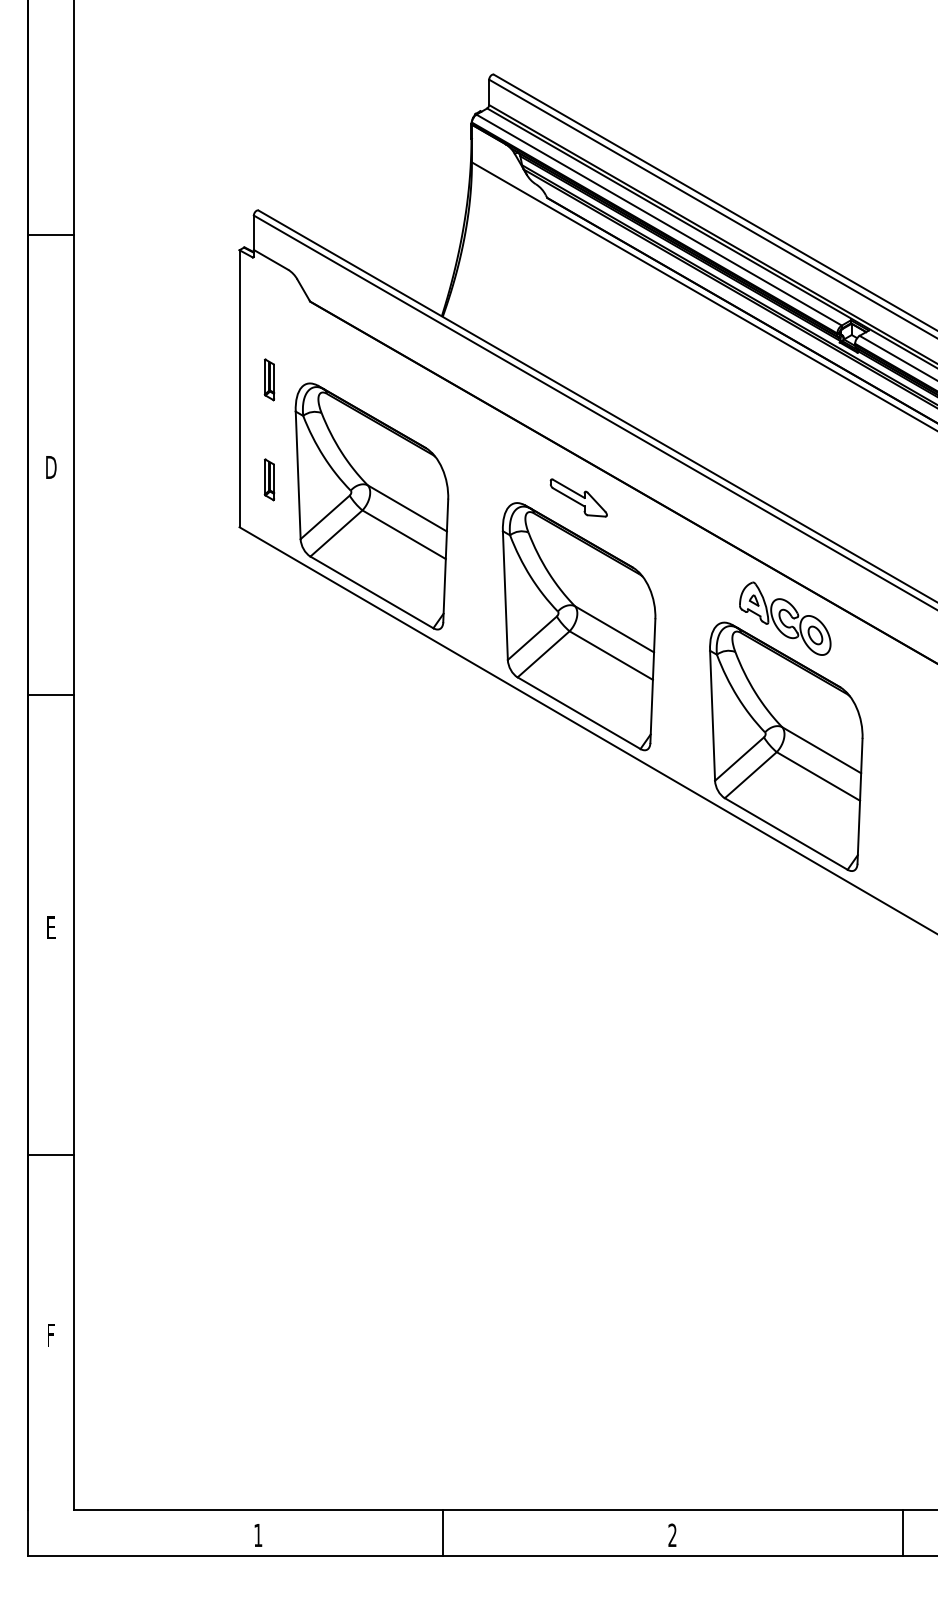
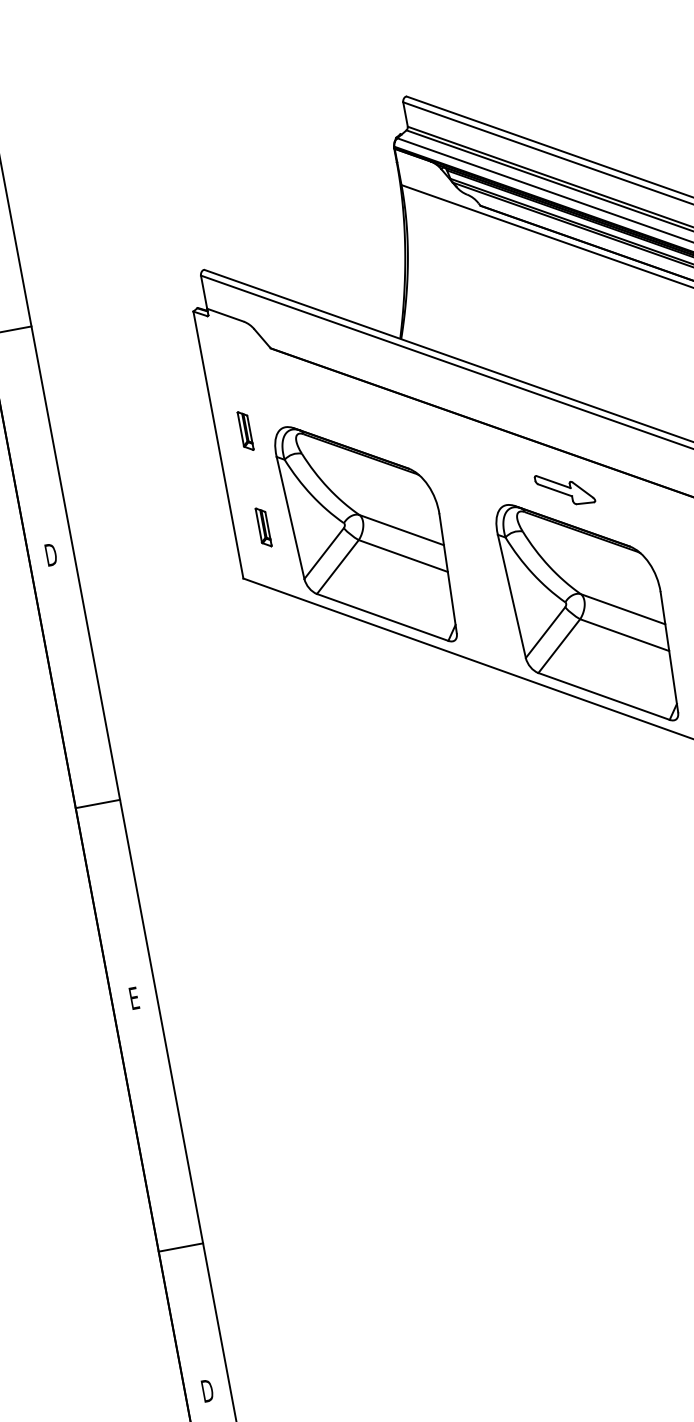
line: (51, 695) -> (98, 804), moved
line: (51, 1155) -> (181, 1247), moved
text: (51, 1334) -> (207, 1390), F -> D

